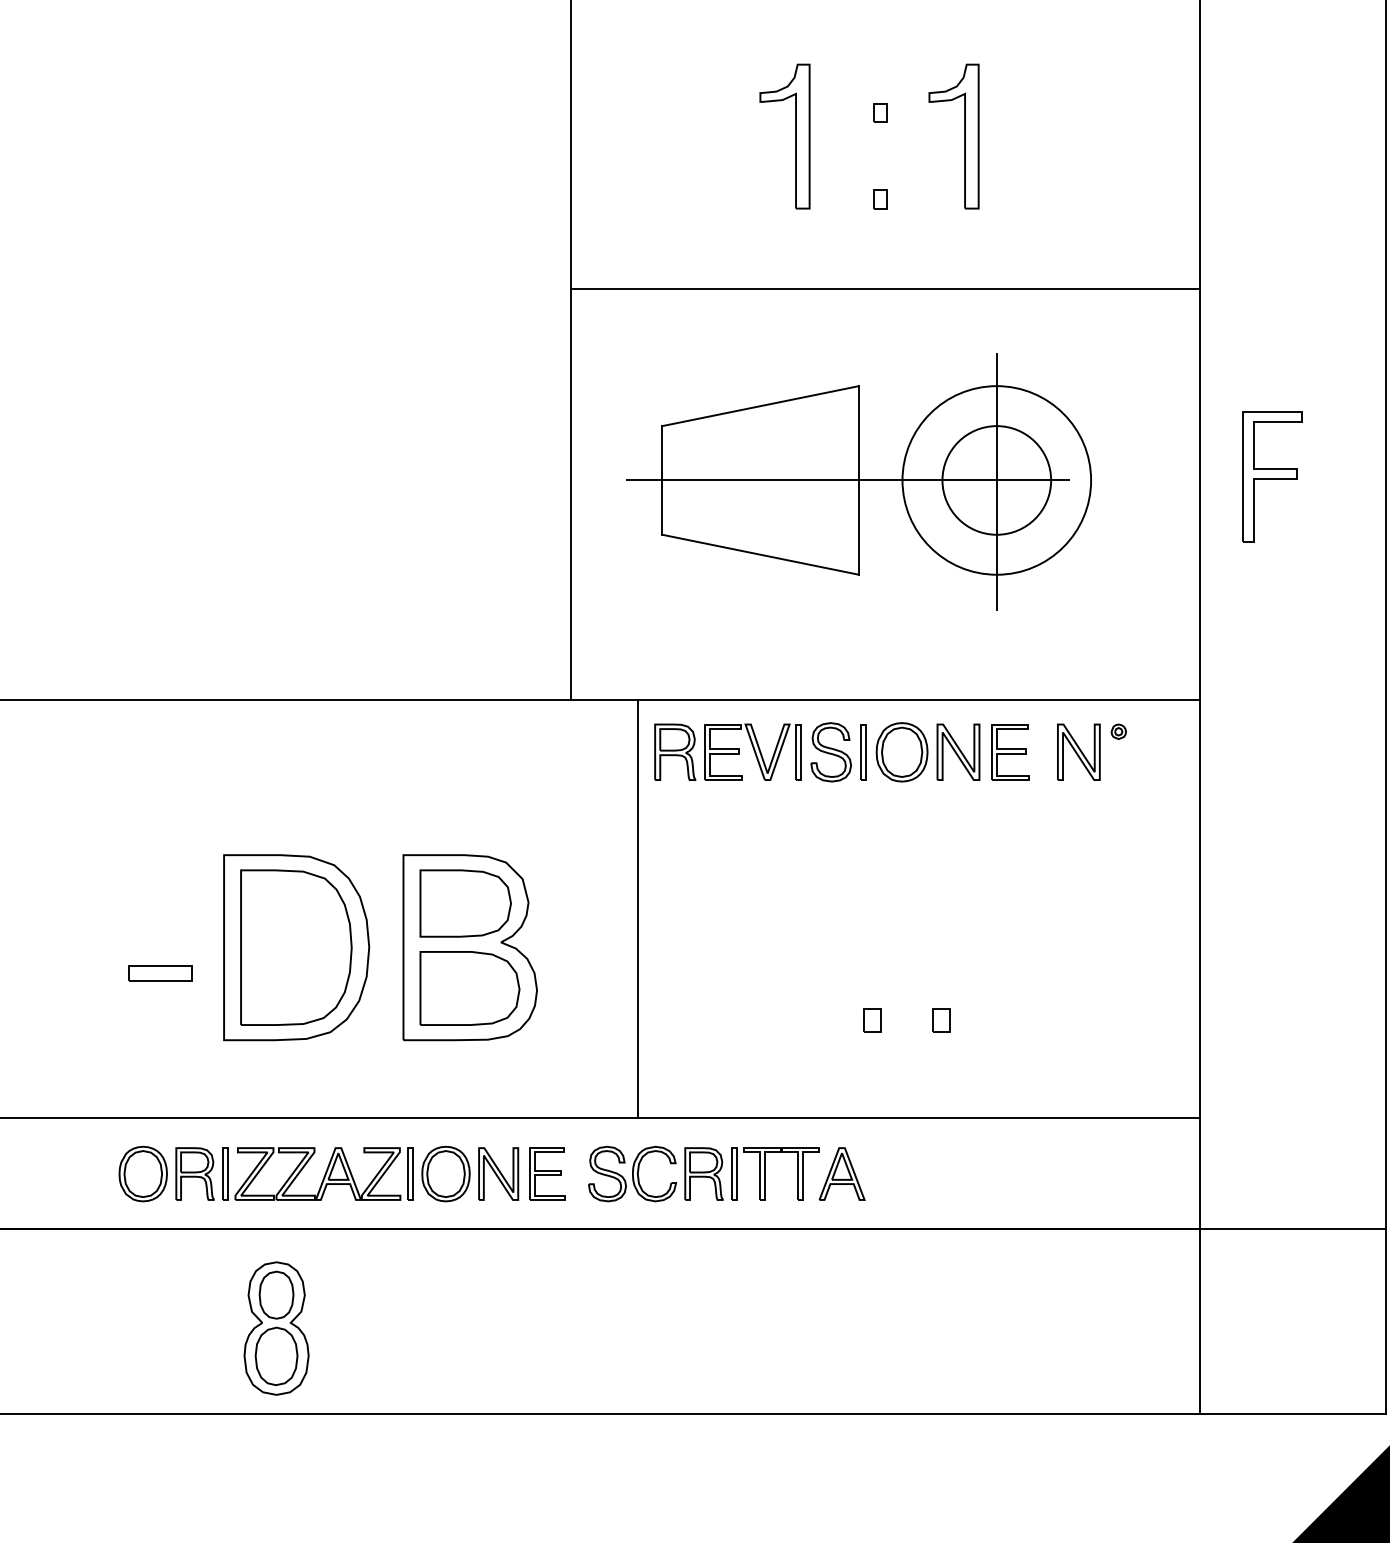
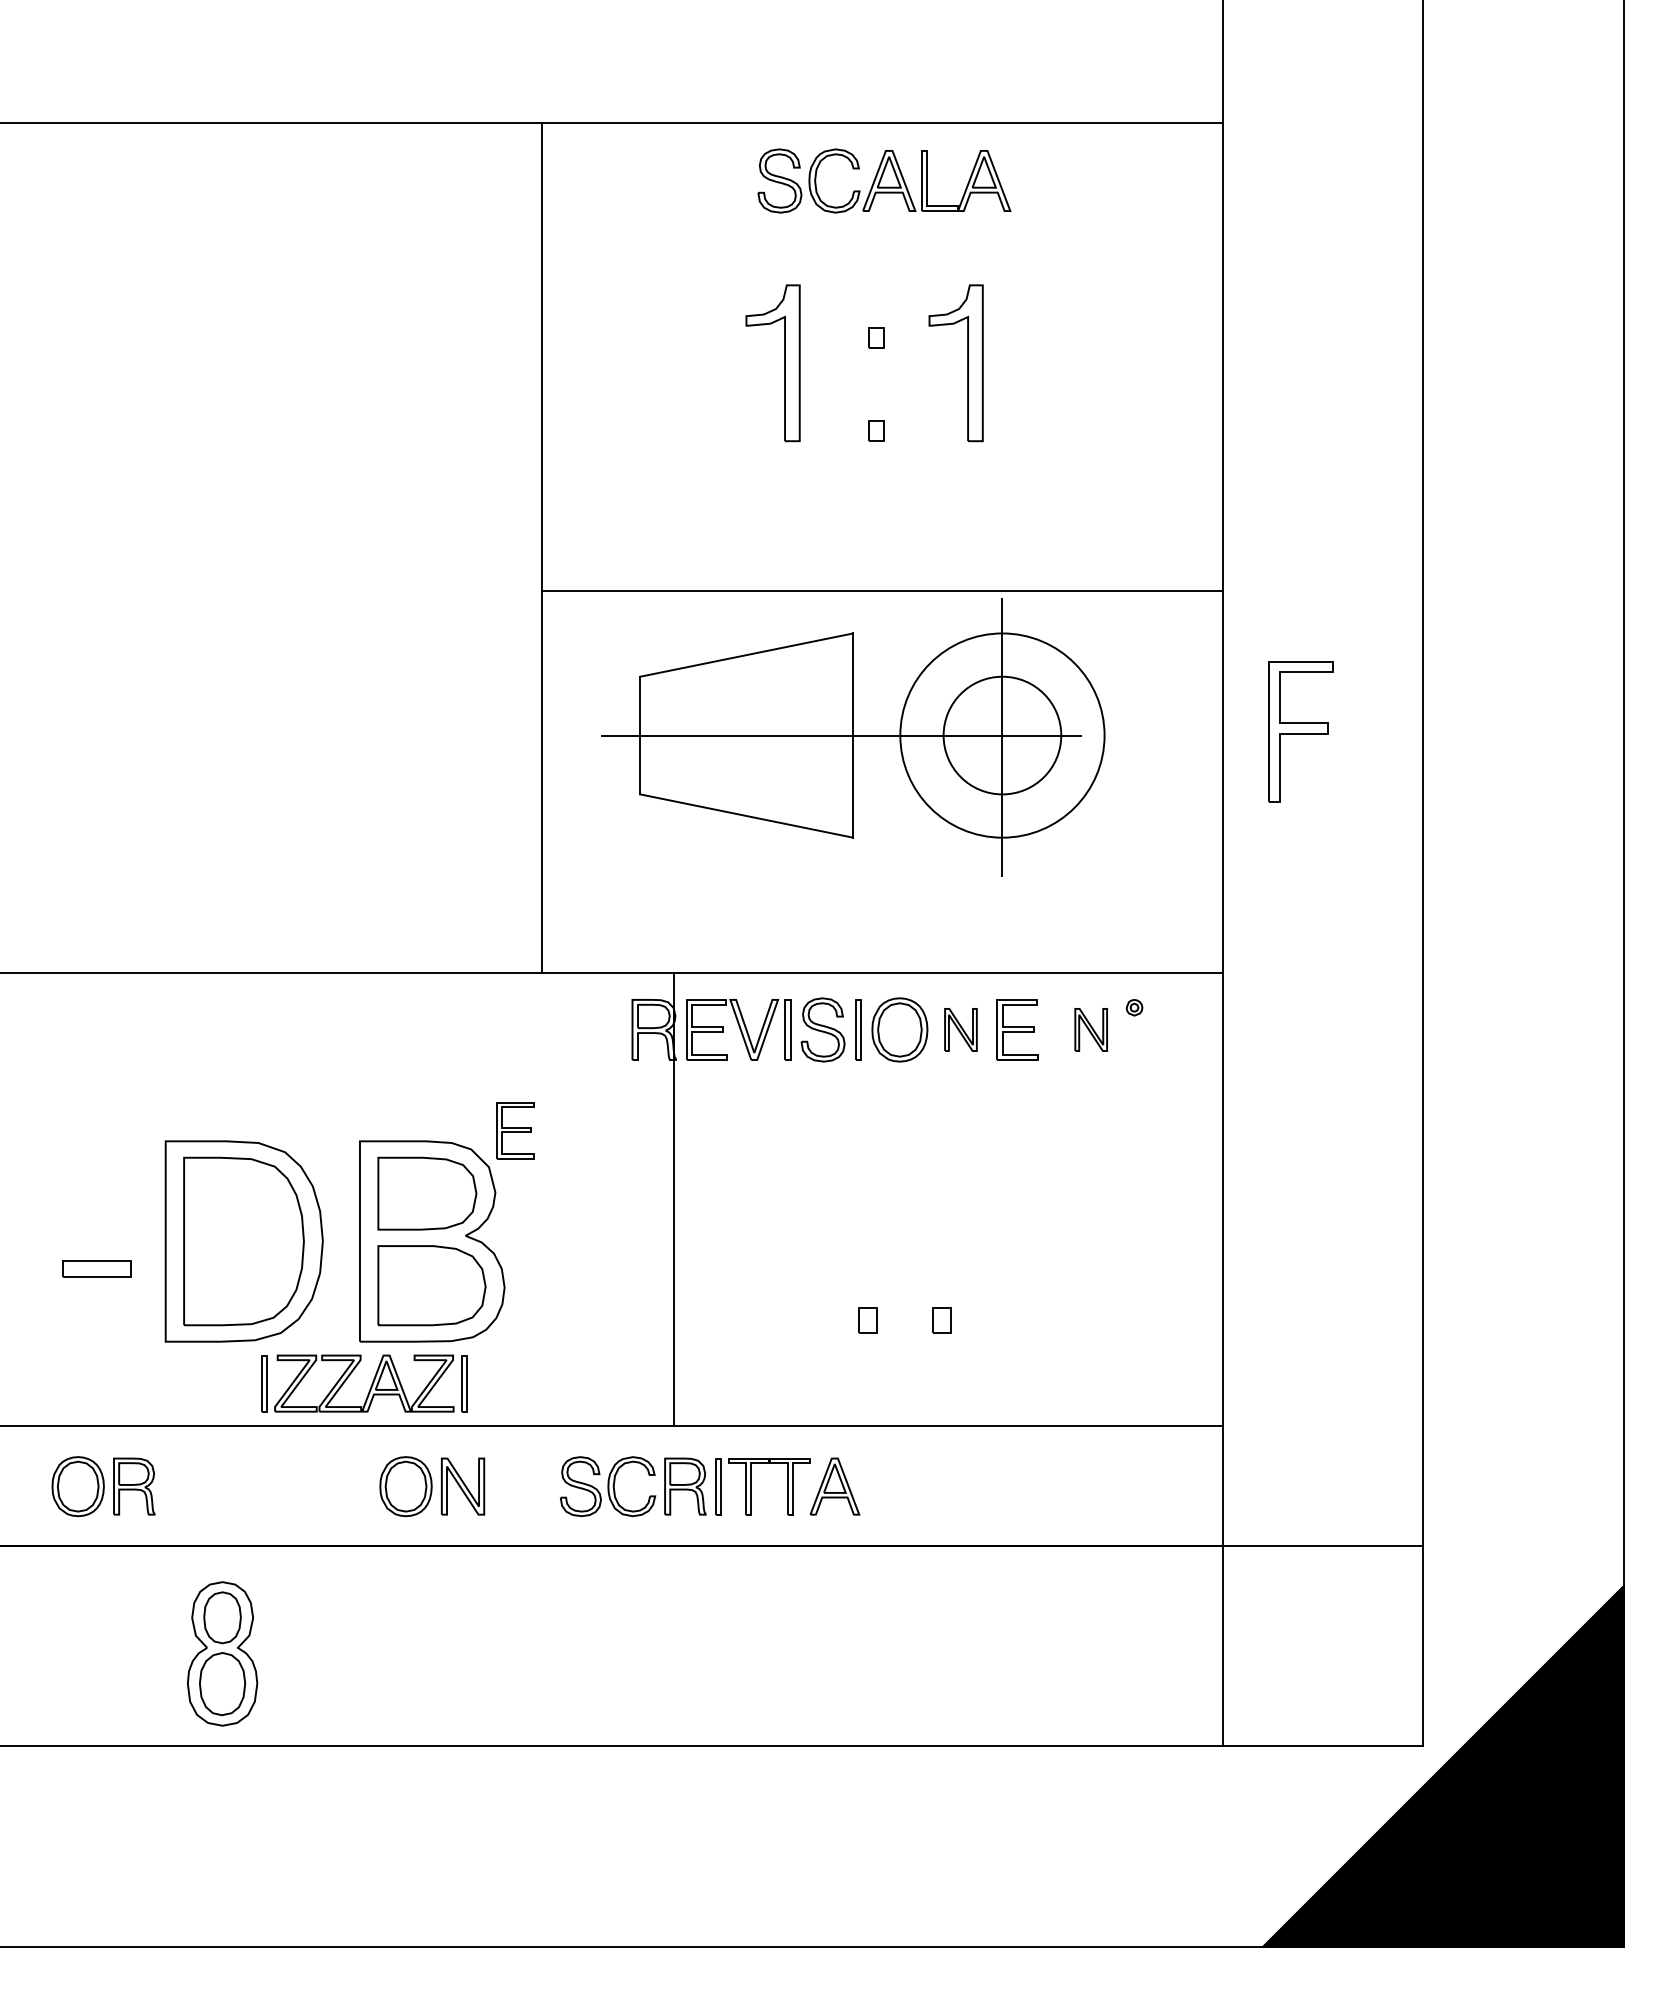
line: (885, 289) -> (881, 590), moved
part: (958, 751) -> (960, 1029), size x0.7
part: (1078, 751) -> (1090, 1029), size x0.7
line: (637, 907) -> (673, 1198), moved
part: (547, 1173) -> (515, 1130), moved
part: (323, 1176) -> (370, 1386), moved

